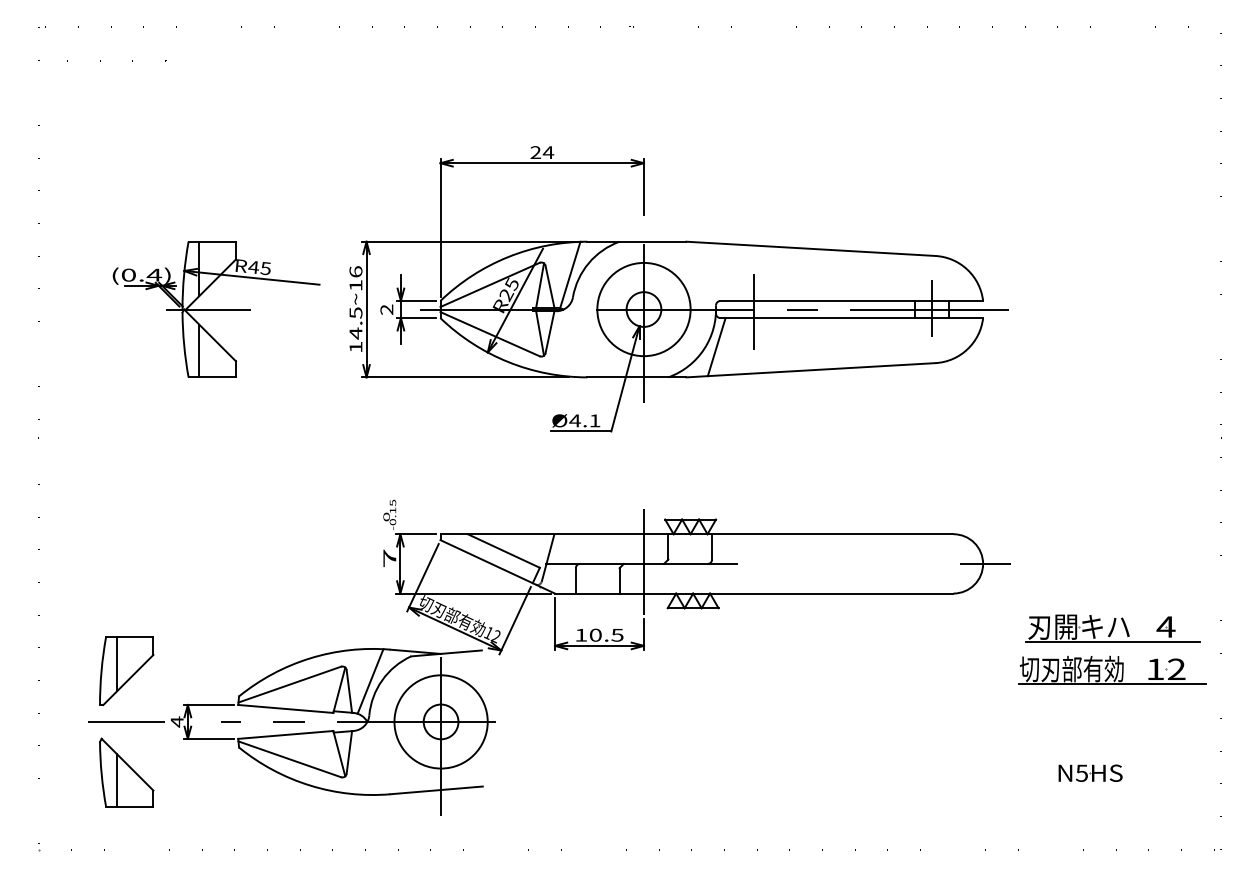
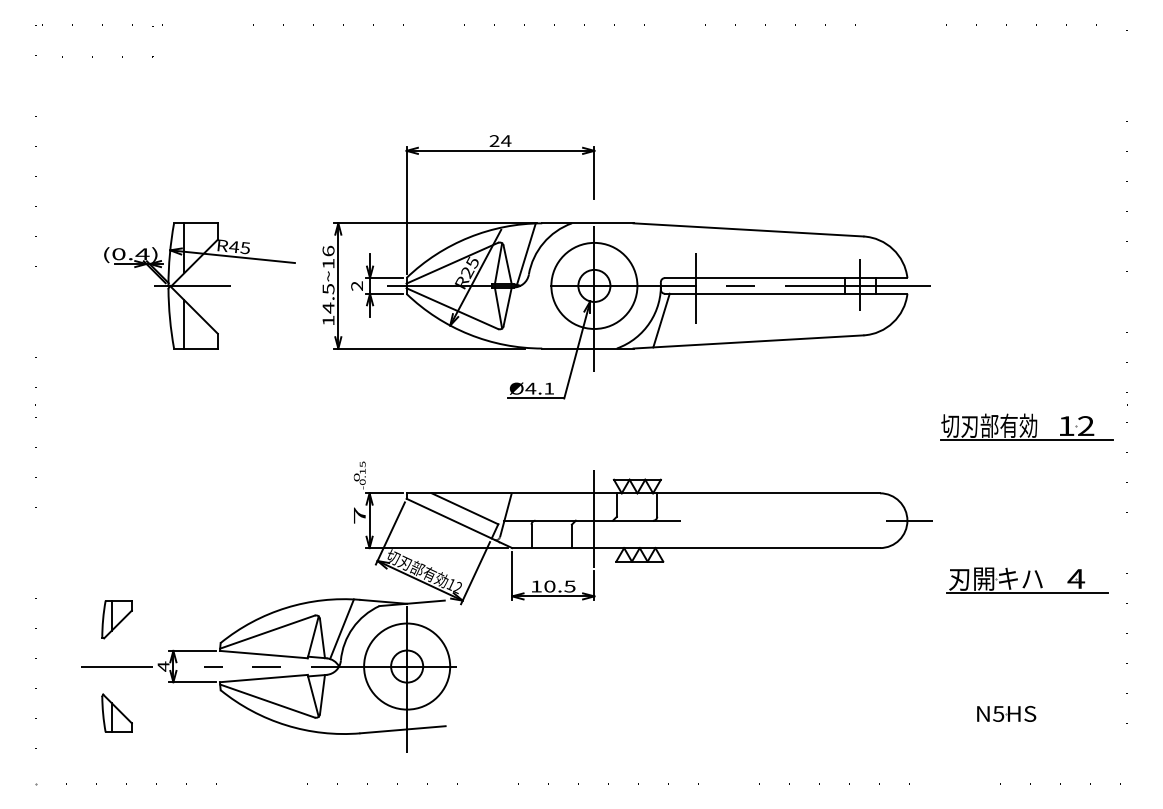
part: (1112, 669) -> (1026, 426), moved
part: (126, 670) -> (116, 619), size x0.6
part: (126, 772) -> (116, 713), size x0.6

